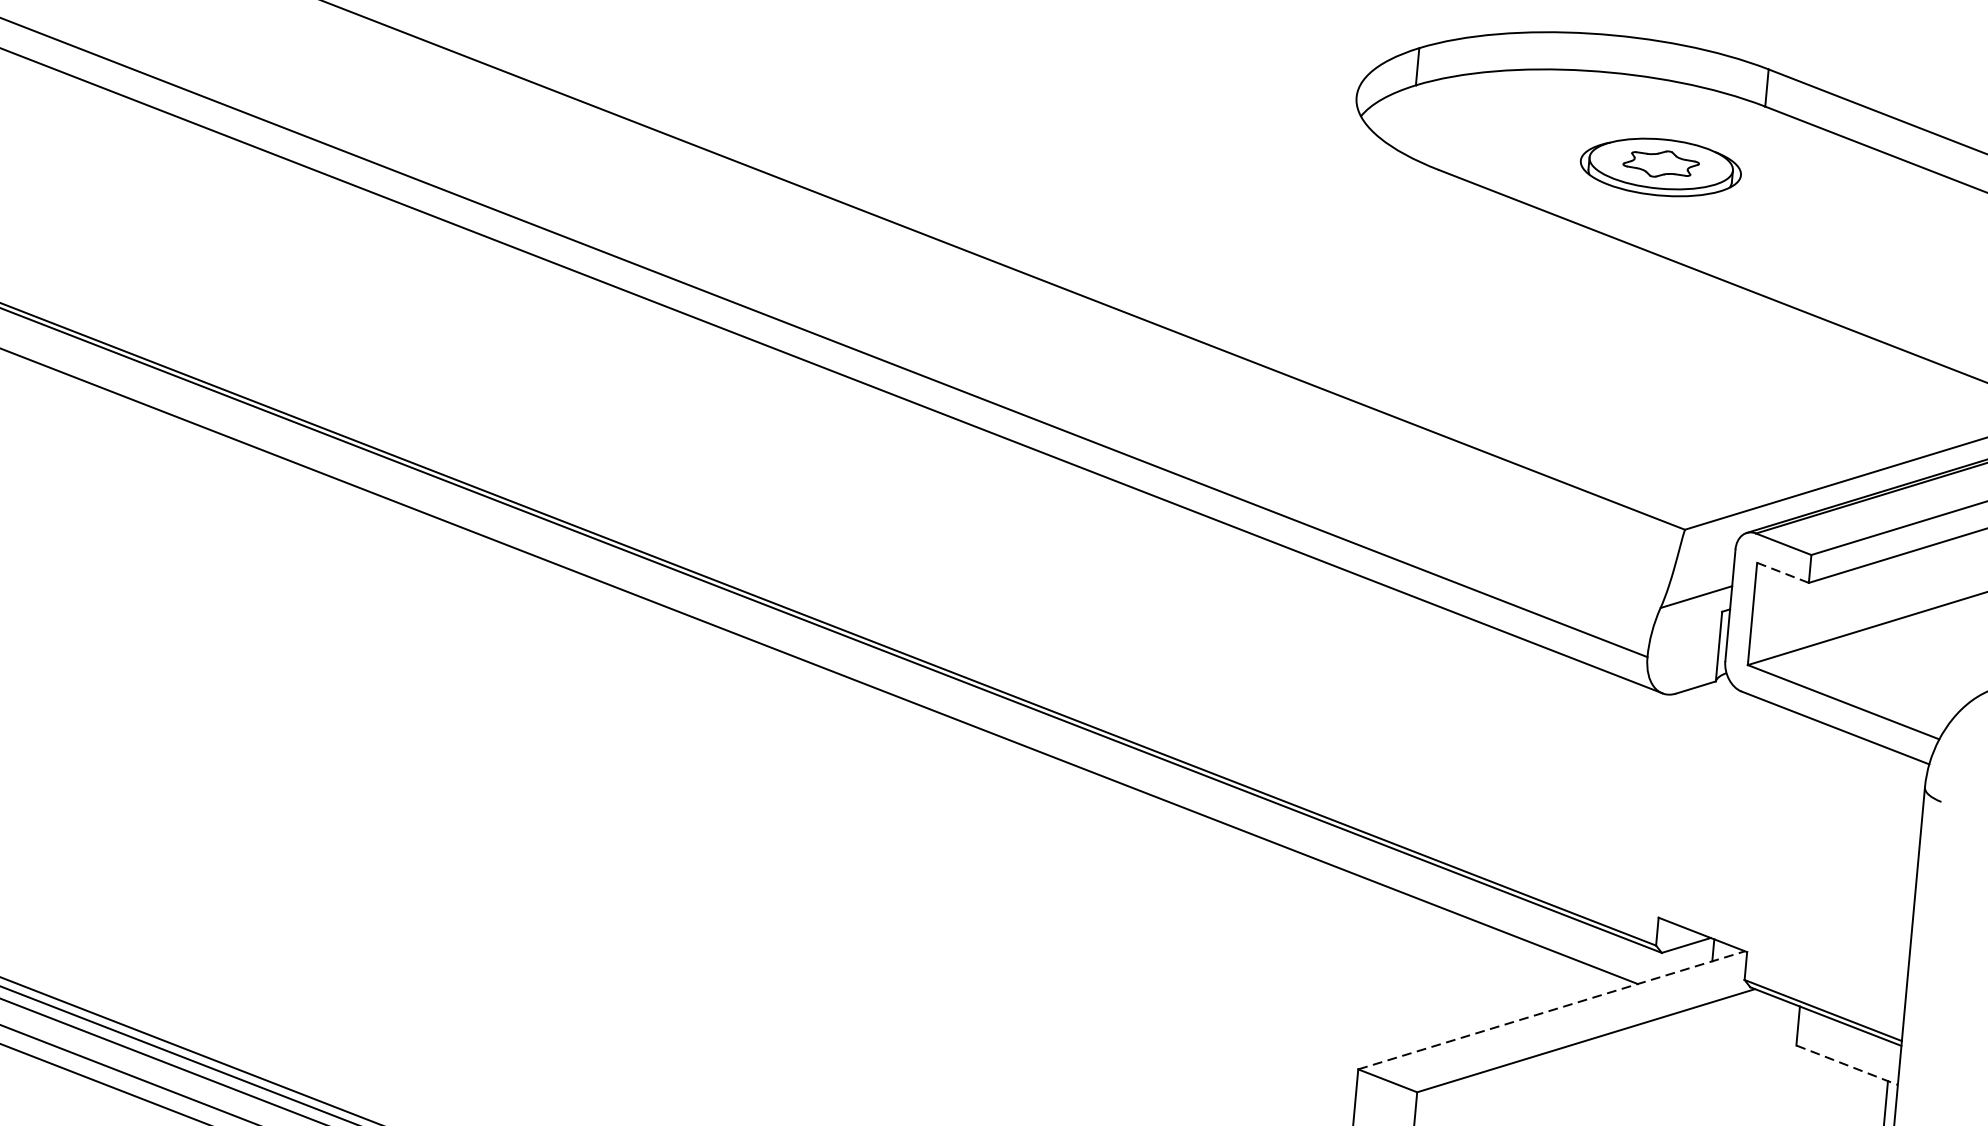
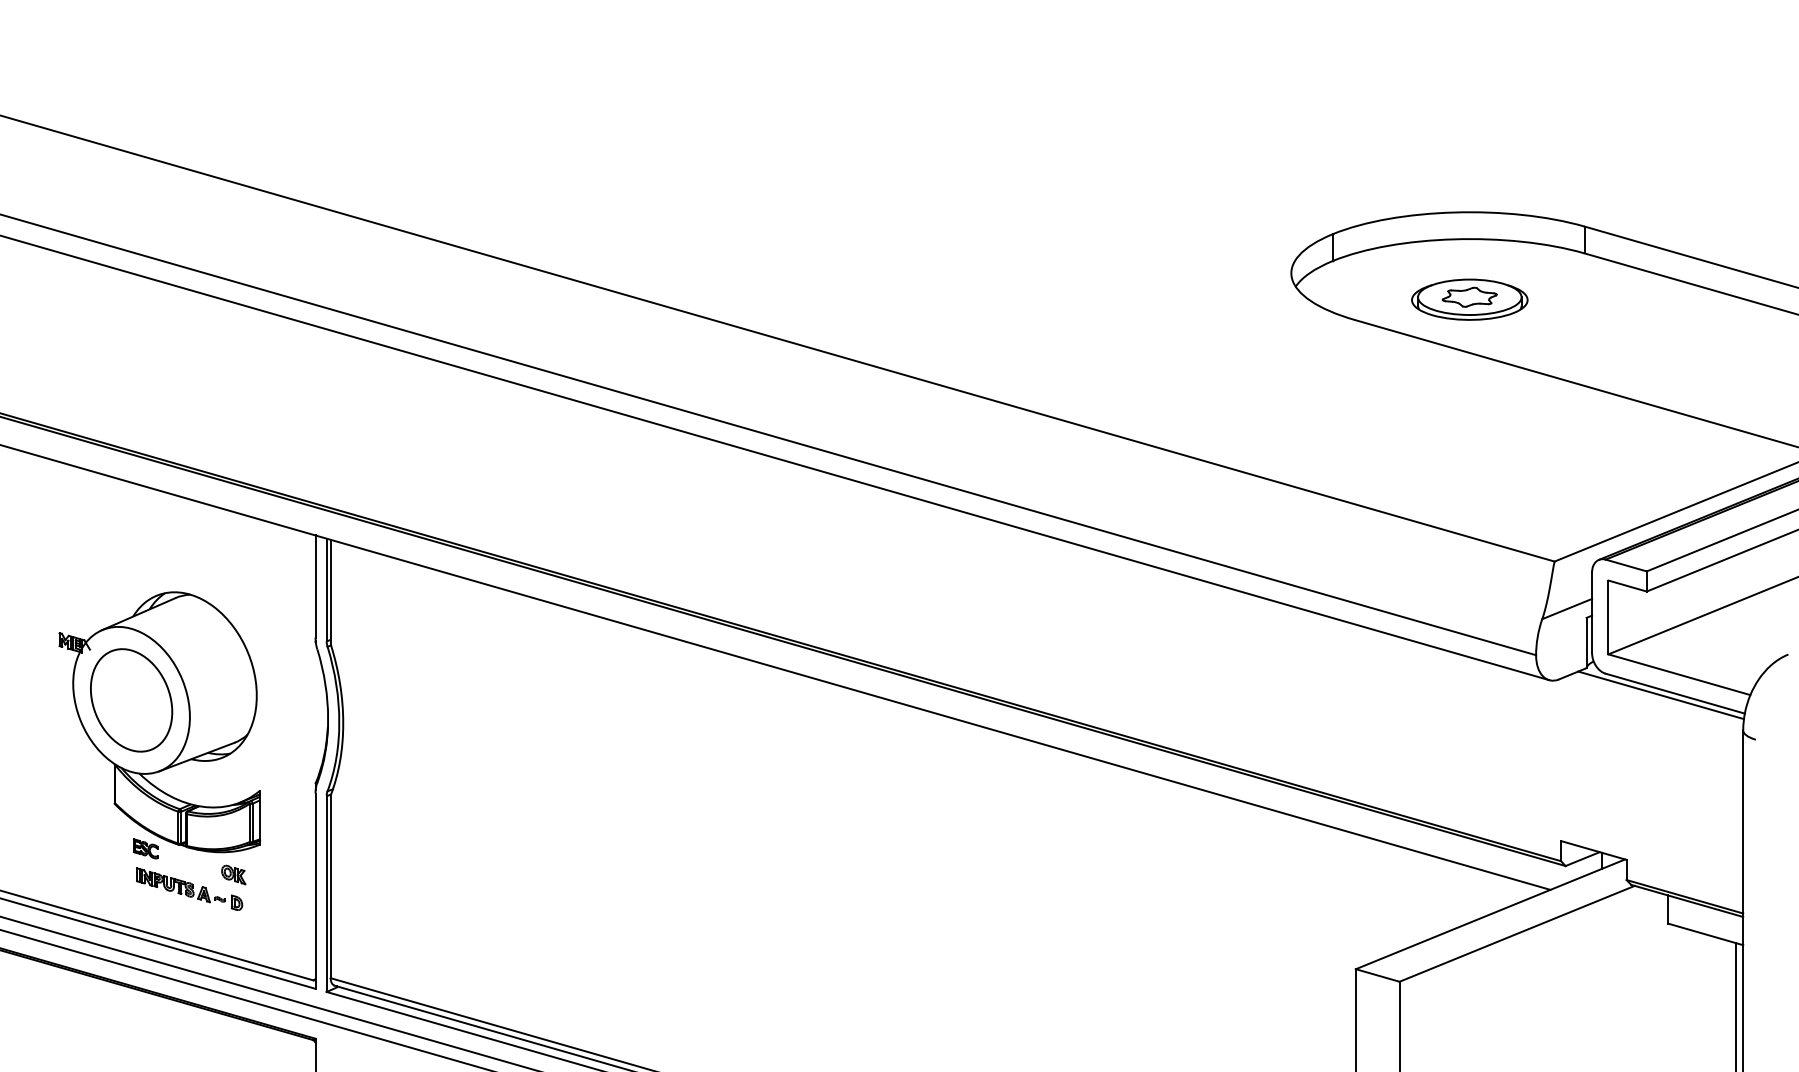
part: (1660, 167) -> (1469, 299), moved
line: (1782, 573) -> (1627, 586), dashed -> solid
line: (1814, 728) -> (1660, 695), added
line: (1551, 1010) -> (1490, 914), dashed -> solid
line: (1848, 1065) -> (1706, 934), dashed -> solid

